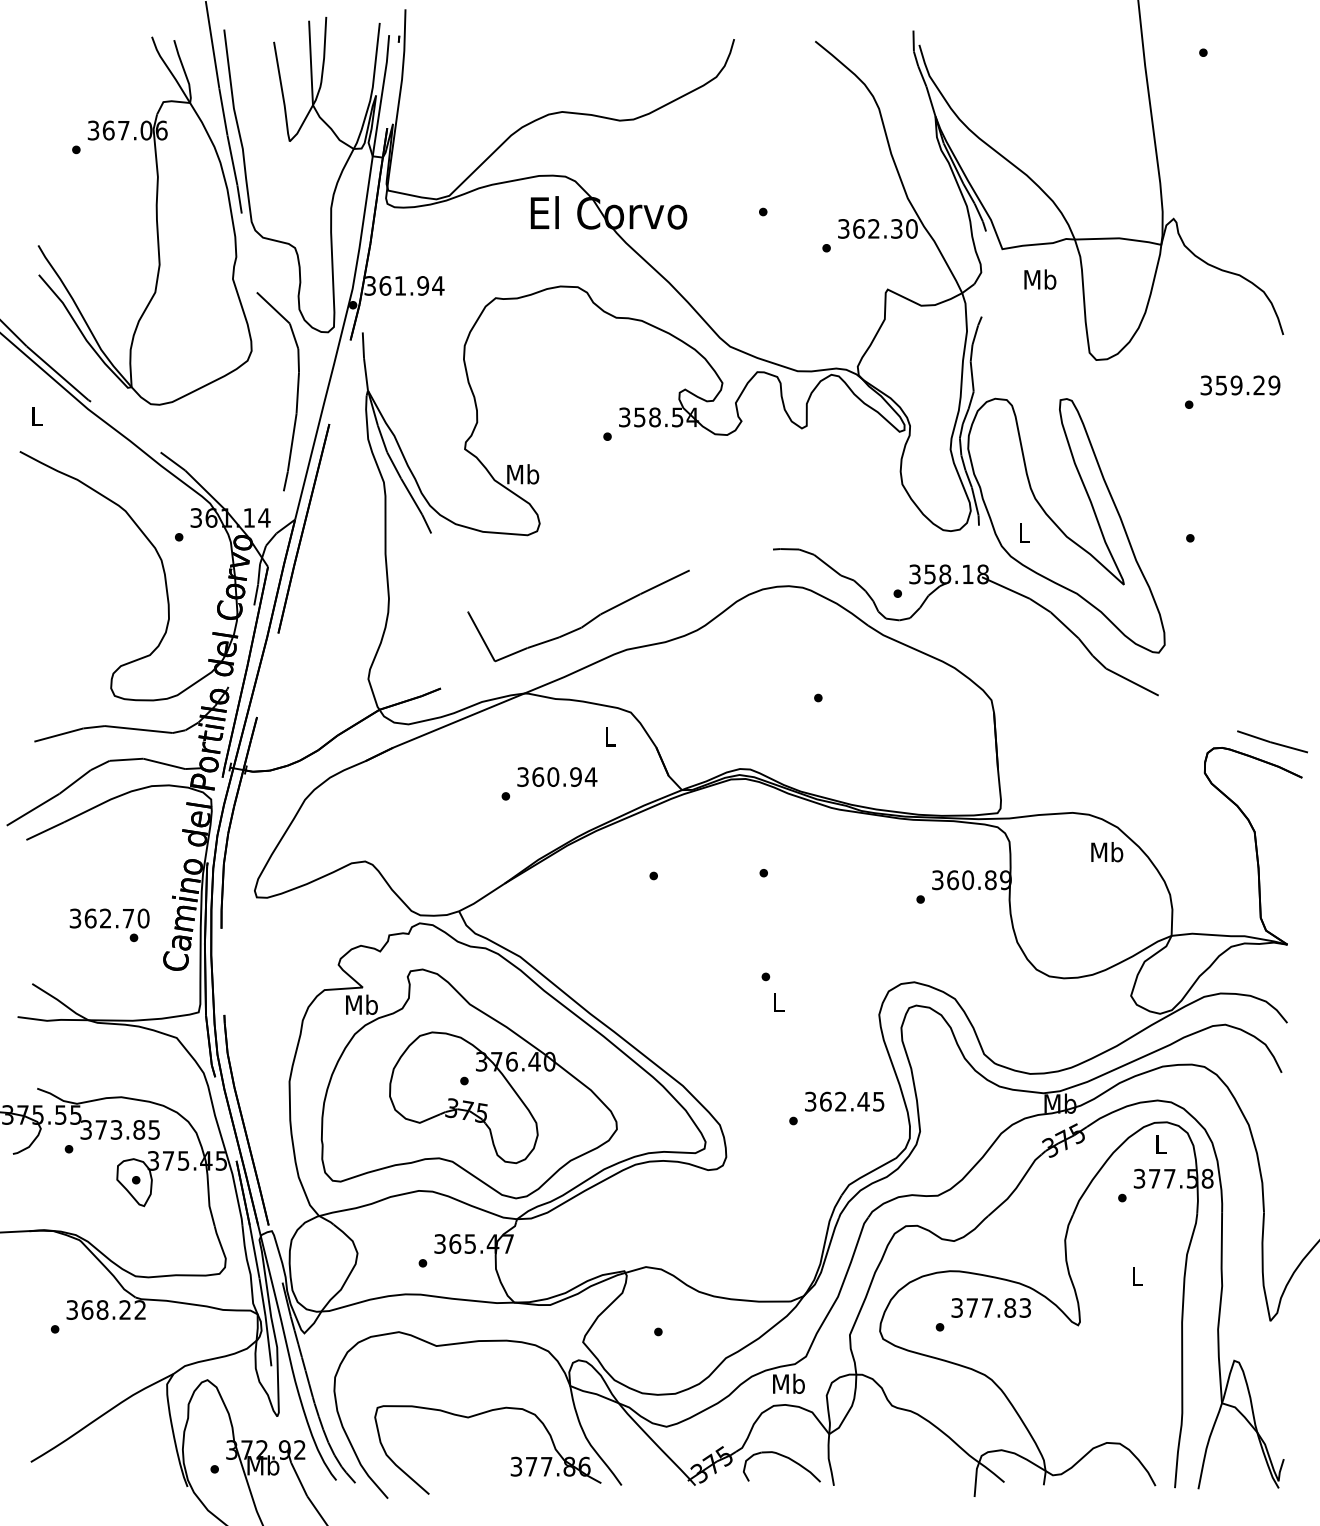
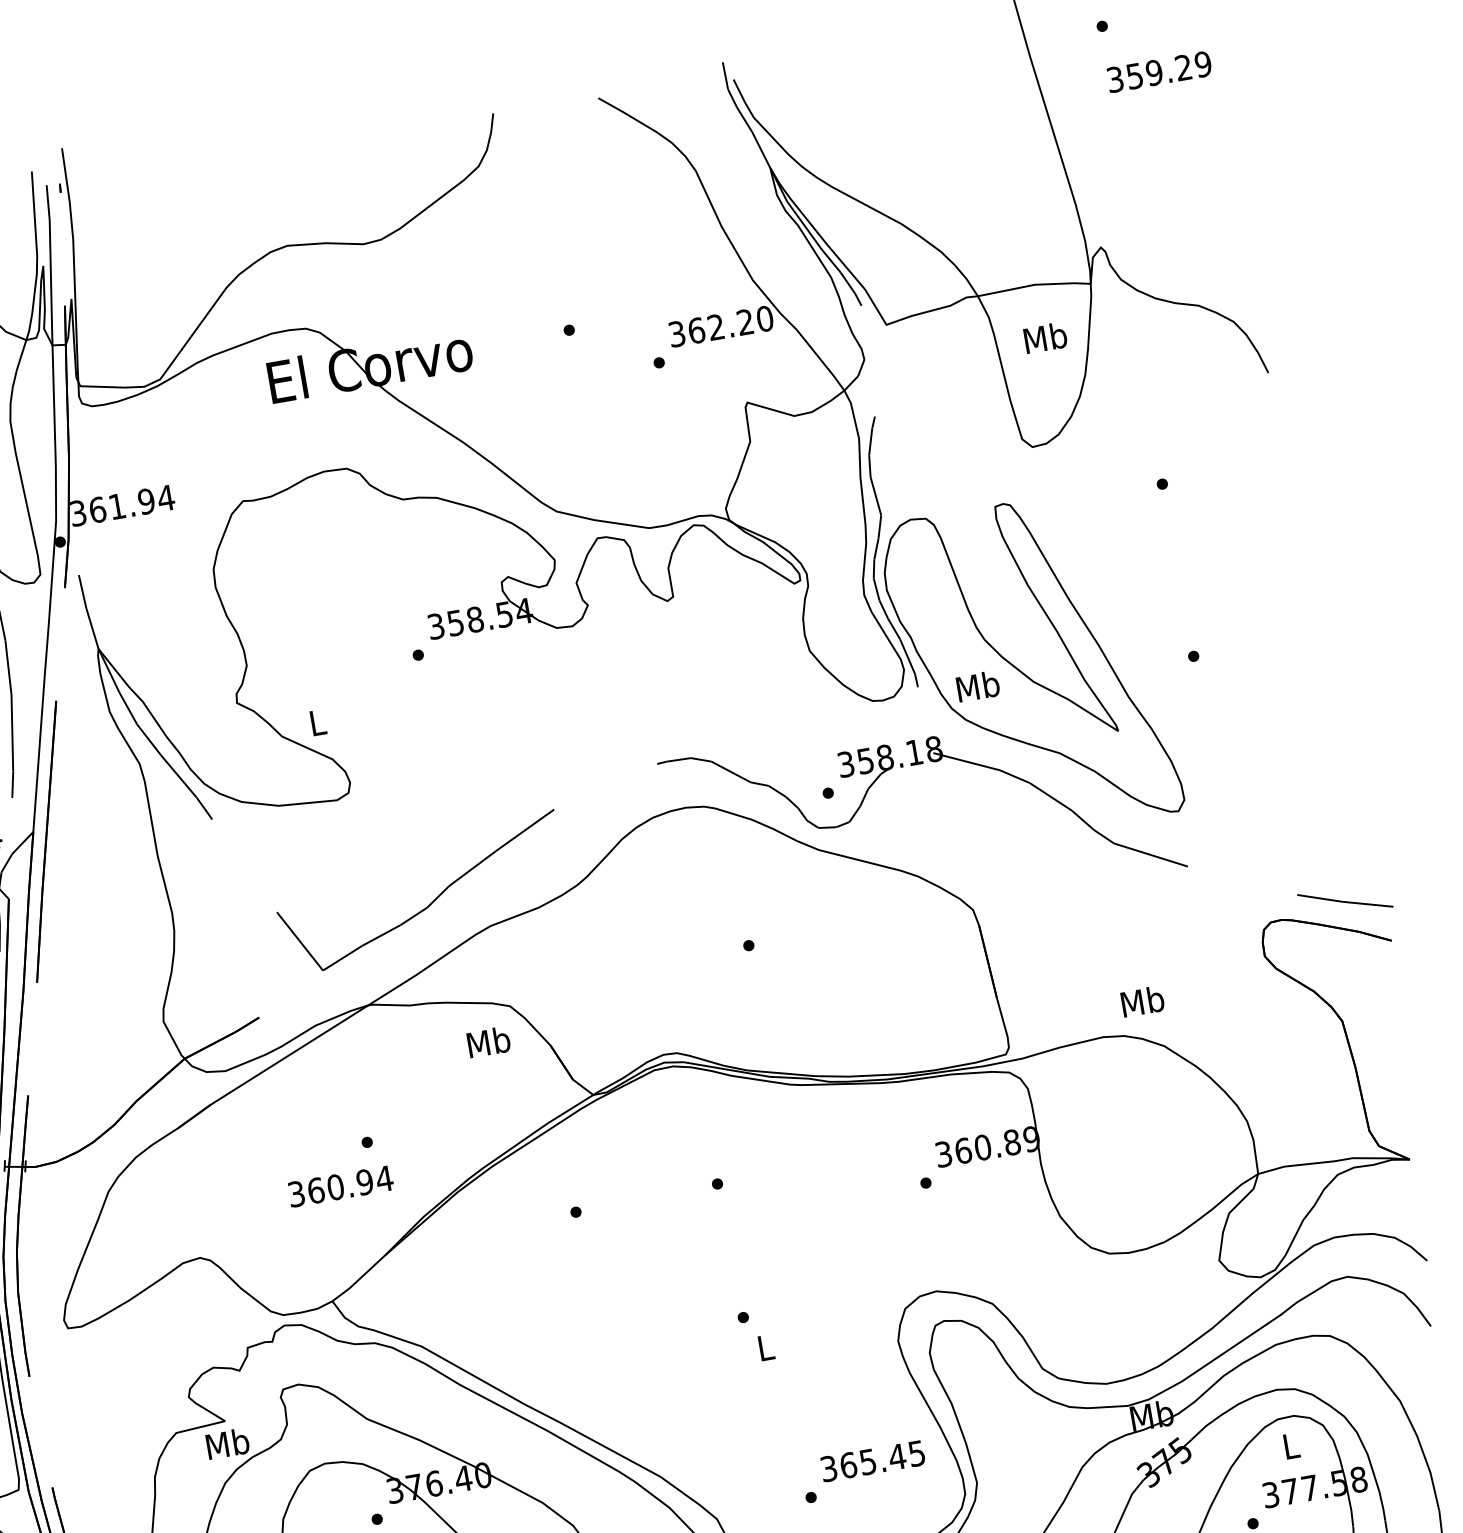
text: (896, 228) -> (745, 321), 362.30 -> 362.20
text: (1040, 279) -> (1045, 337), moved
text: (1240, 385) -> (1159, 71), moved
text: (523, 474) -> (318, 722), Mb -> L
text: (1024, 532) -> (978, 685), L -> Mb
text: (610, 736) -> (489, 1041), L -> Mb
text: (557, 776) -> (340, 1185), moved
text: (1107, 852) -> (1143, 1001), moved
text: (840, 1101) -> (867, 1461), 362.45 -> 365.45

